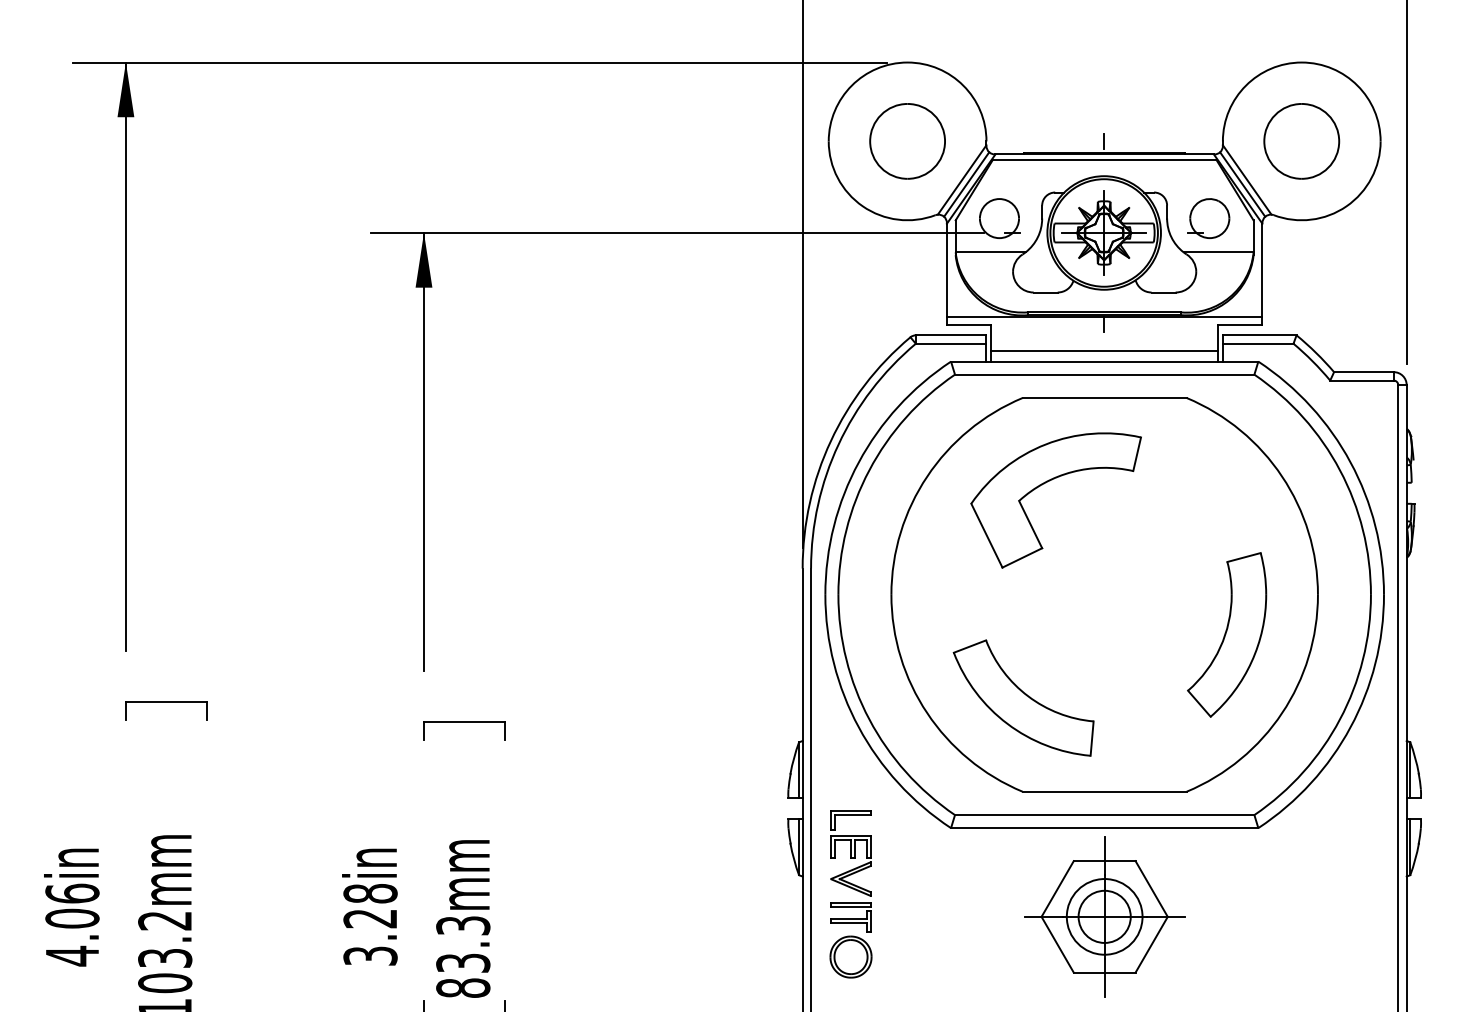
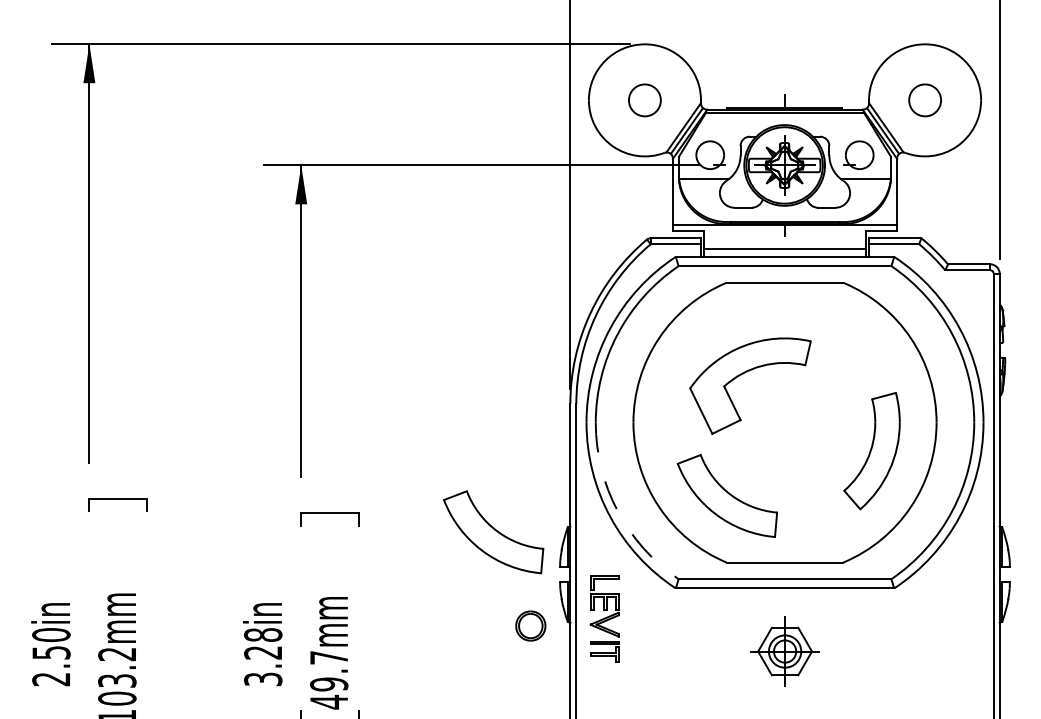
part: (907, 141) -> (644, 100), size x0.6
part: (1301, 141) -> (924, 100), size x0.6
part: (1044, 484) -> (742, 374), moved
arc: (869, 719) -> (617, 511), solid -> dashed
part: (694, 748) -> (493, 531), added
part: (1104, 916) -> (784, 651), size x0.6
text: (72, 924) -> (51, 656), 4.06in -> 2.50in
part: (850, 956) -> (530, 625), moved
text: (463, 957) -> (329, 680), 83.3mm -> 49.7mm

